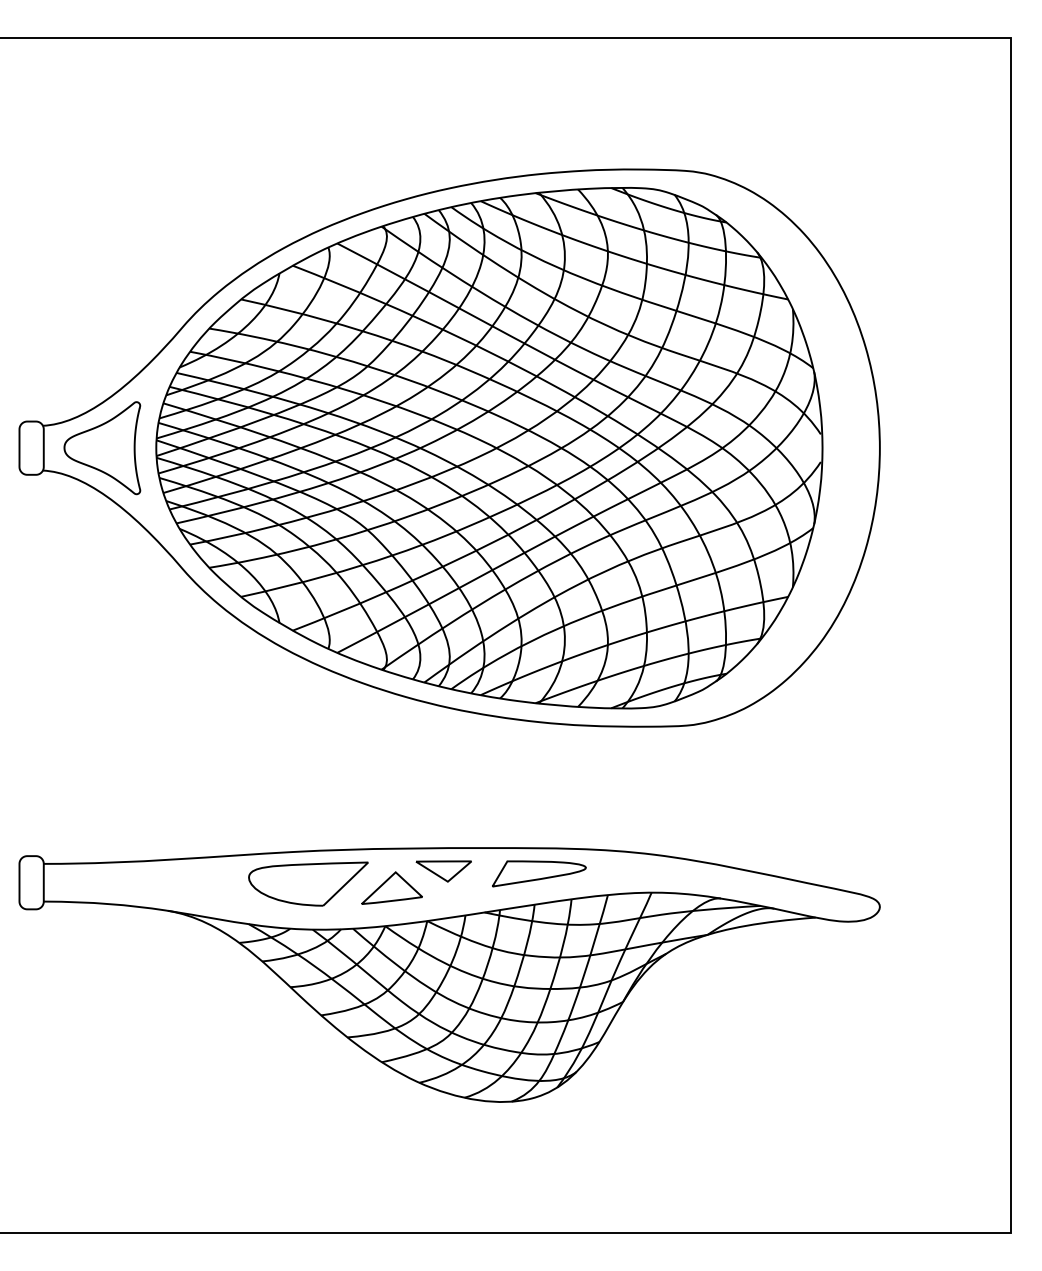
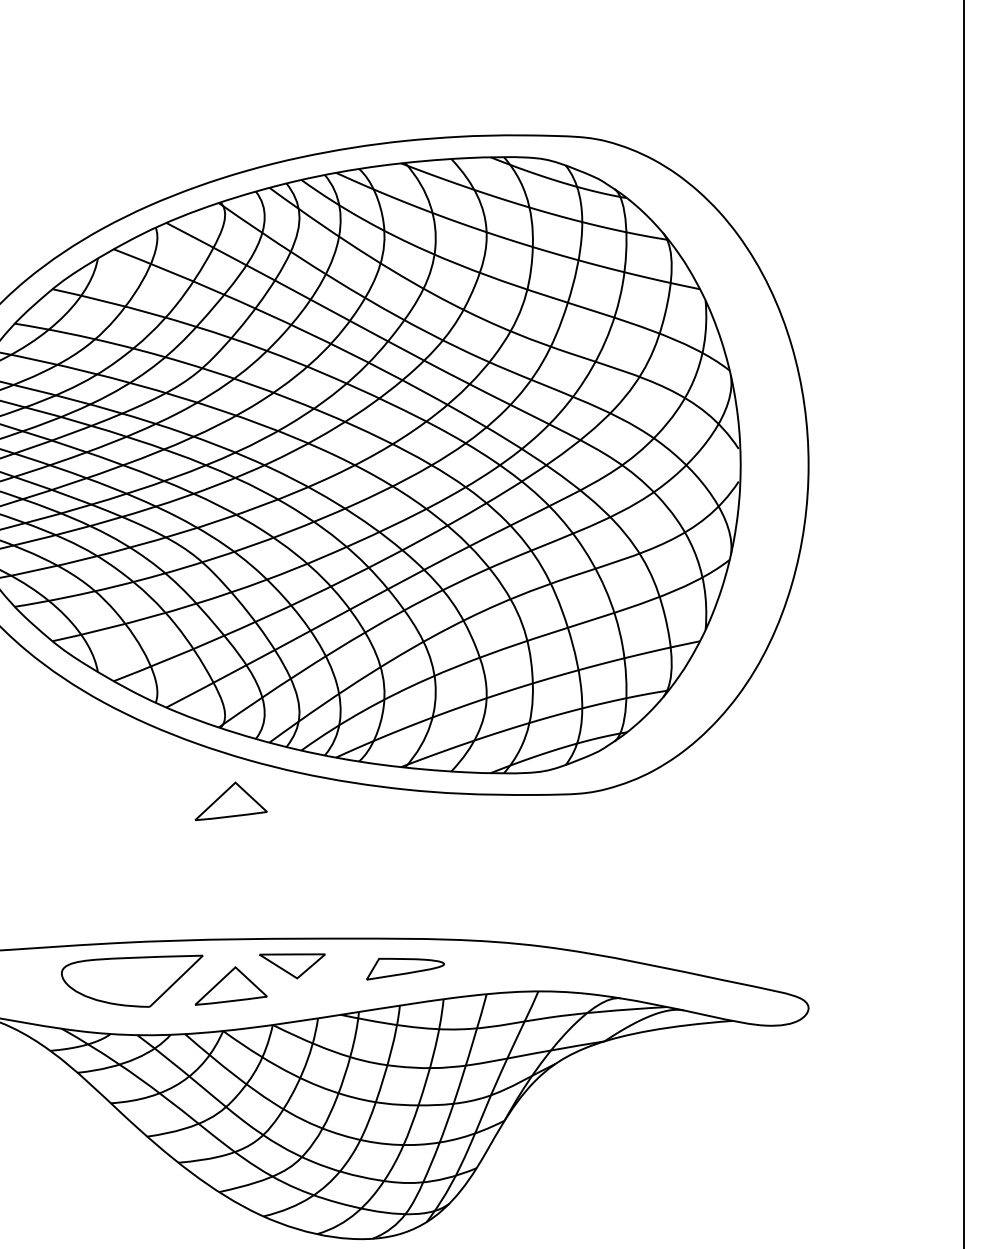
part: (391, 731) -> (230, 800), added
part: (539, 873) -> (405, 968), size x0.7

